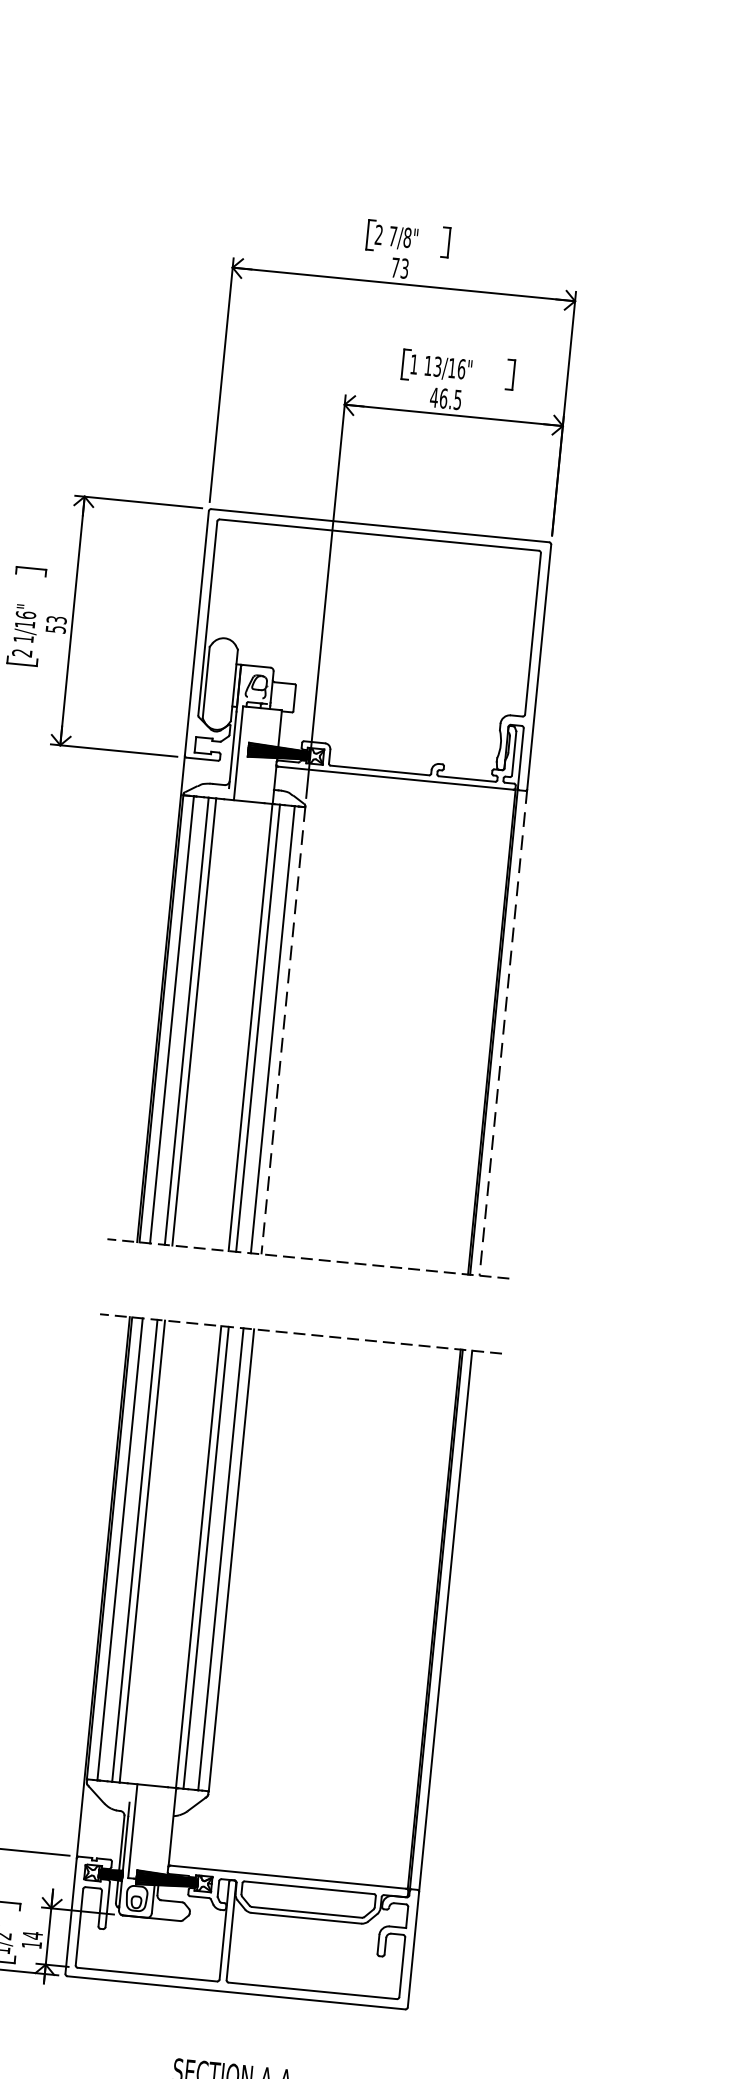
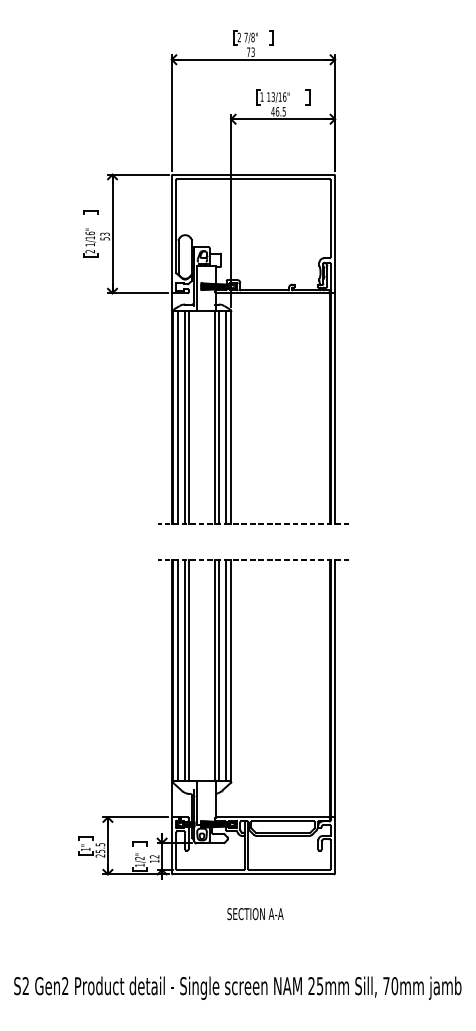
line: (284, 1030) -> (231, 417), dashed -> solid
line: (504, 1032) -> (335, 408), dashed -> solid
text: (32, 1934) -> (154, 856), 14 -> 12

